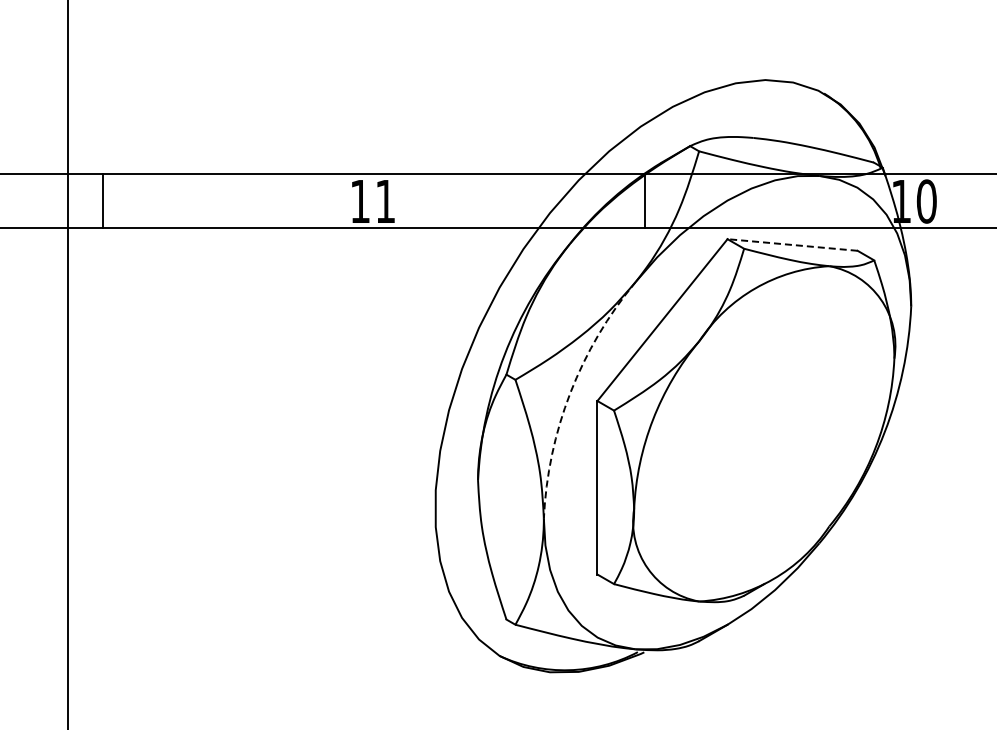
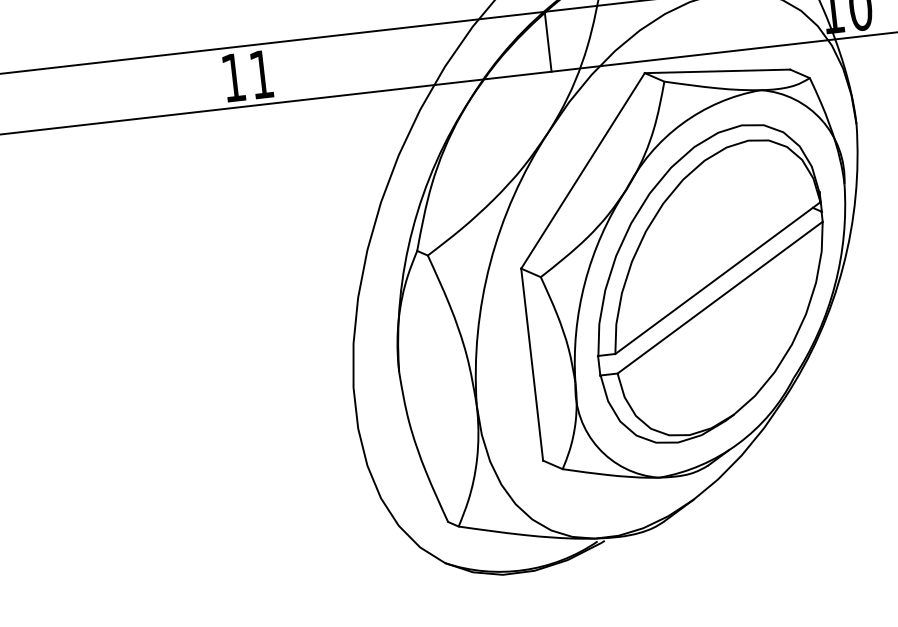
line: (792, 244) -> (717, 70), dashed -> solid
arc: (570, 392) -> (490, 262), dashed -> solid
part: (764, 433) -> (710, 283), added

